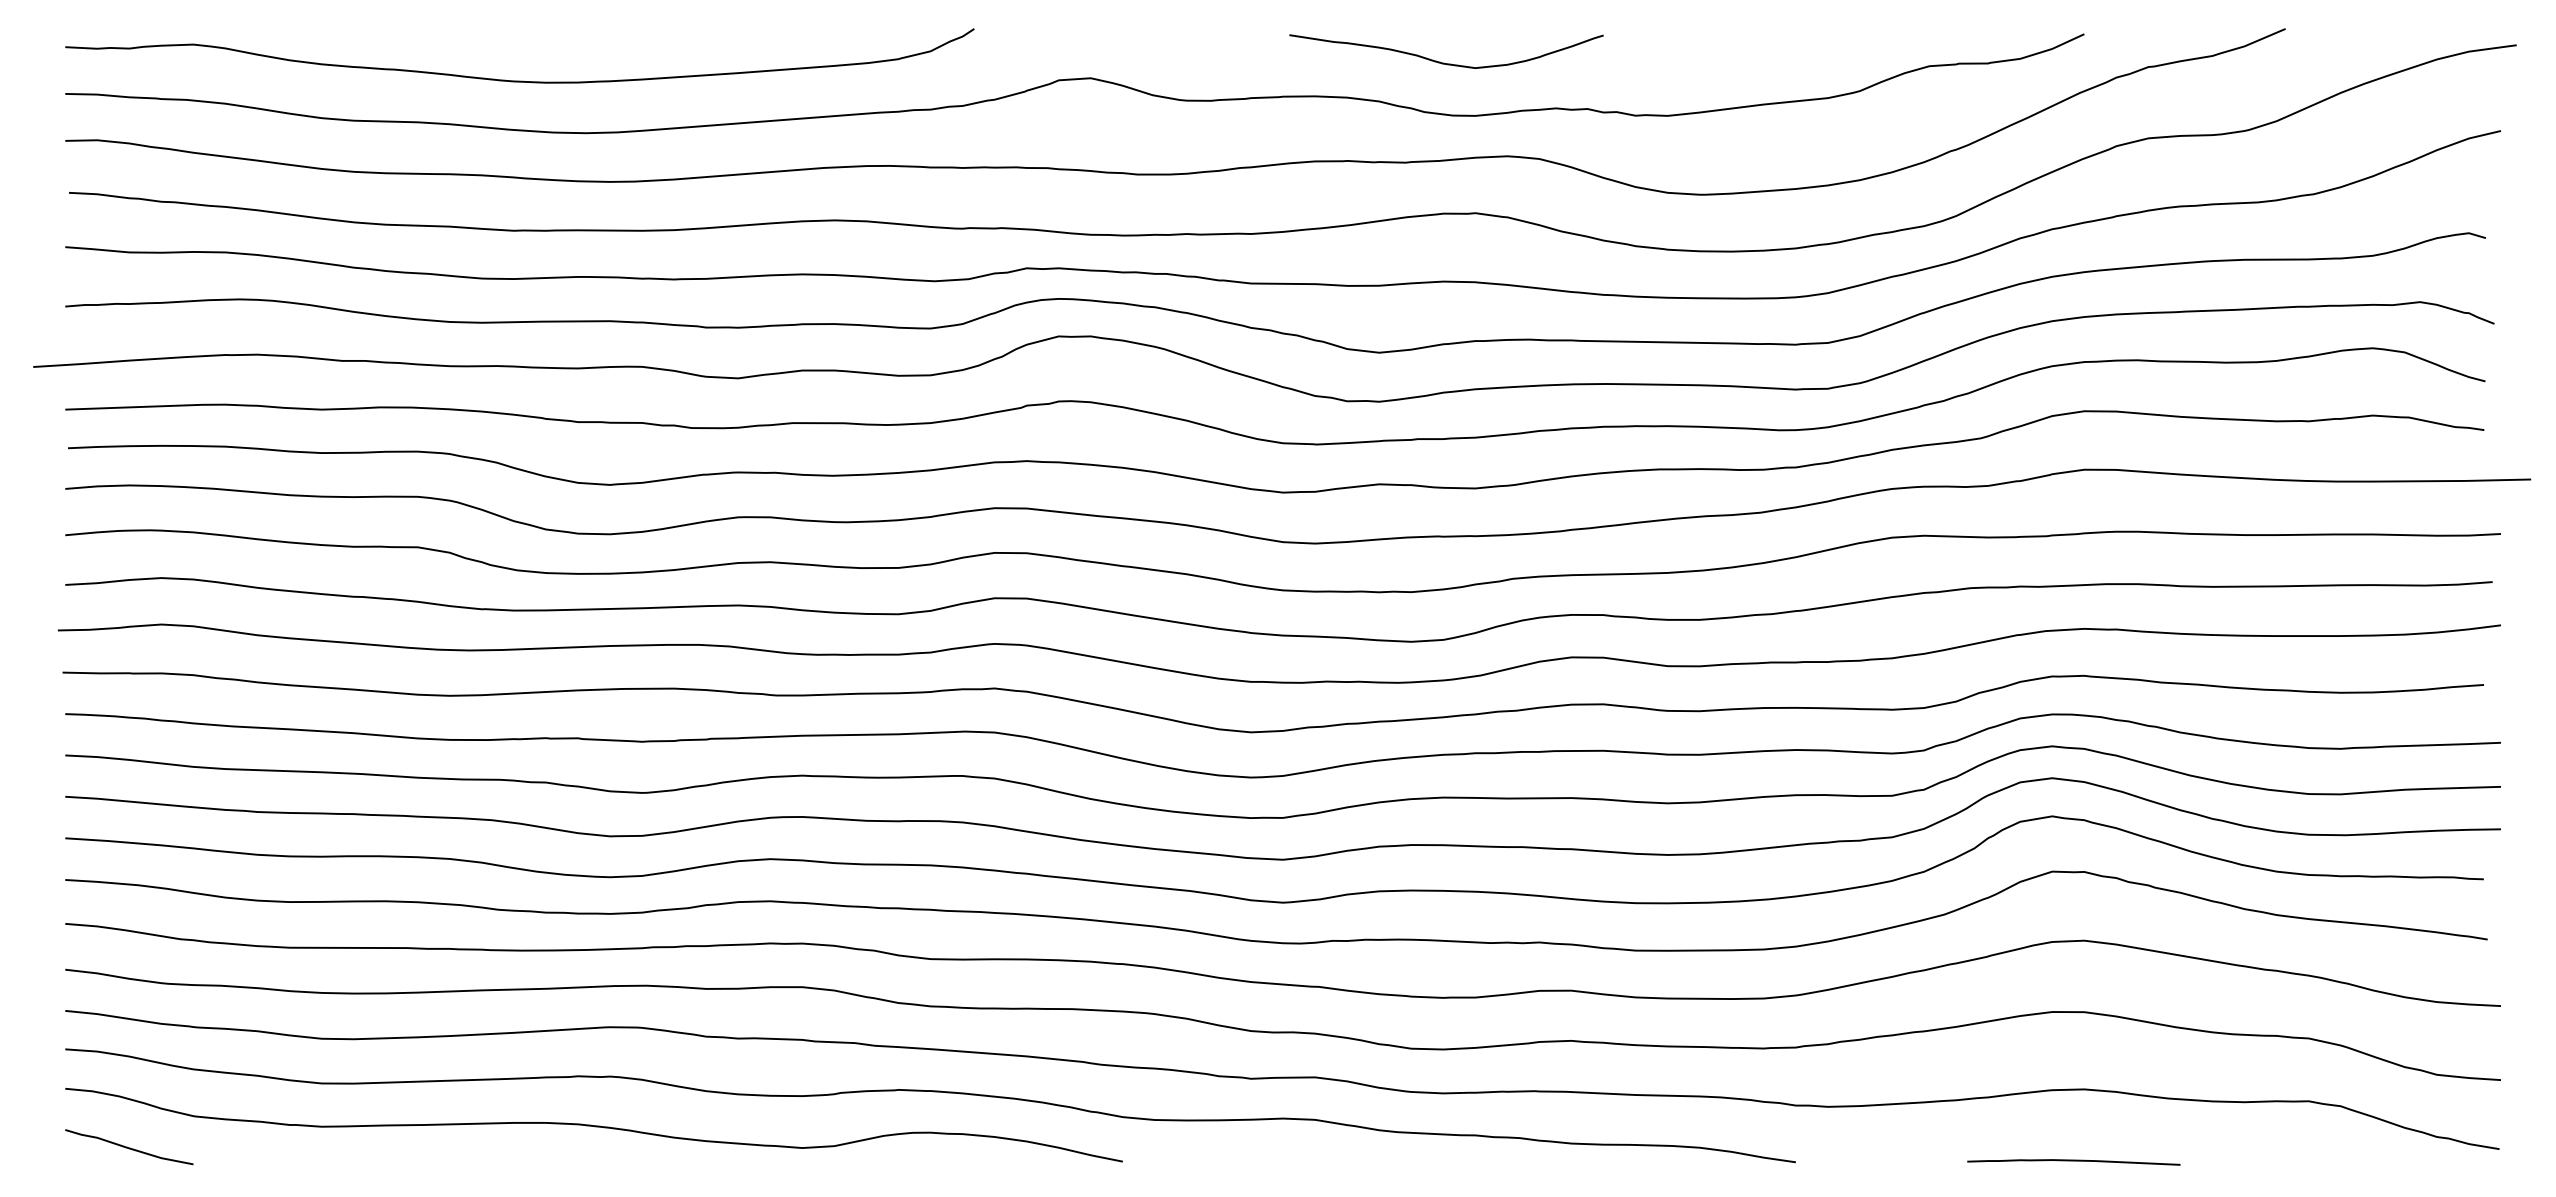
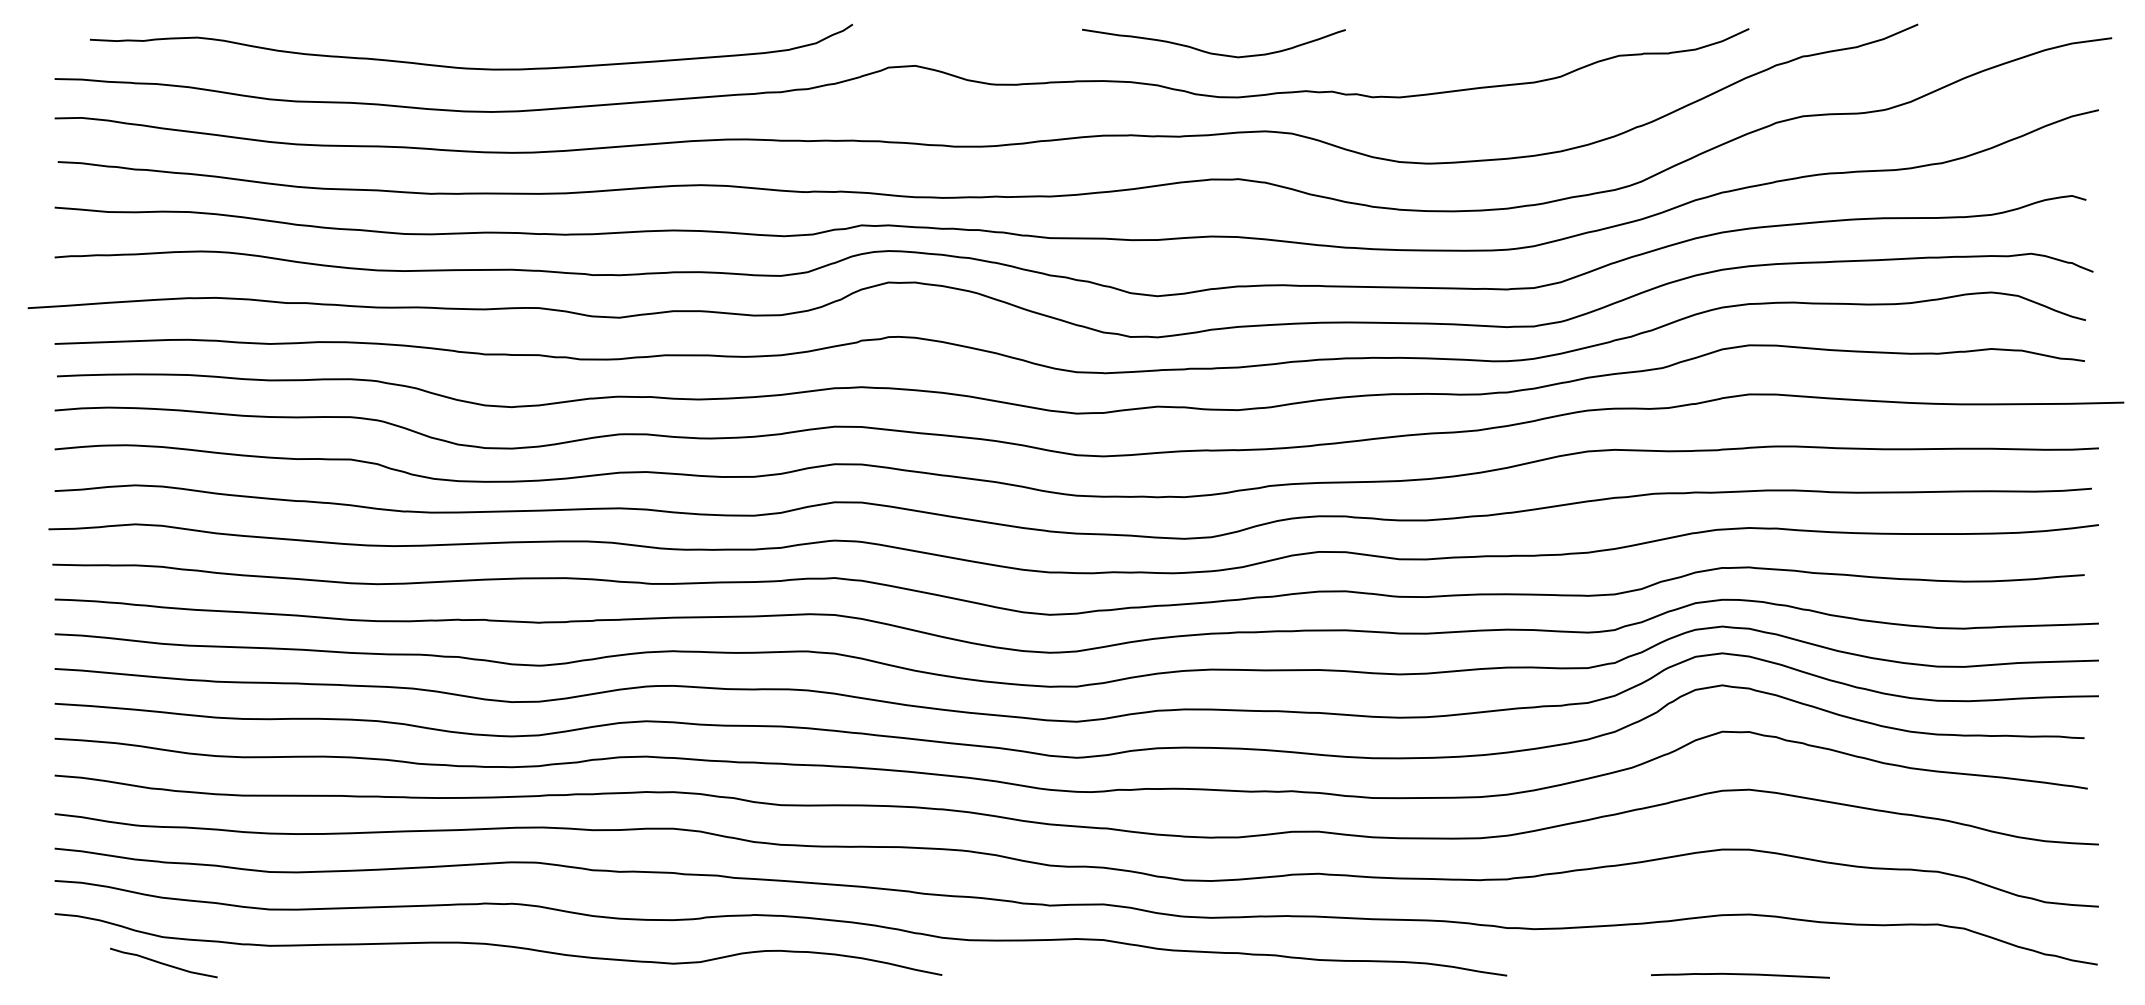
curve: (519, 80) -> (471, 67), moved
curve: (129, 1147) -> (163, 963), moved

